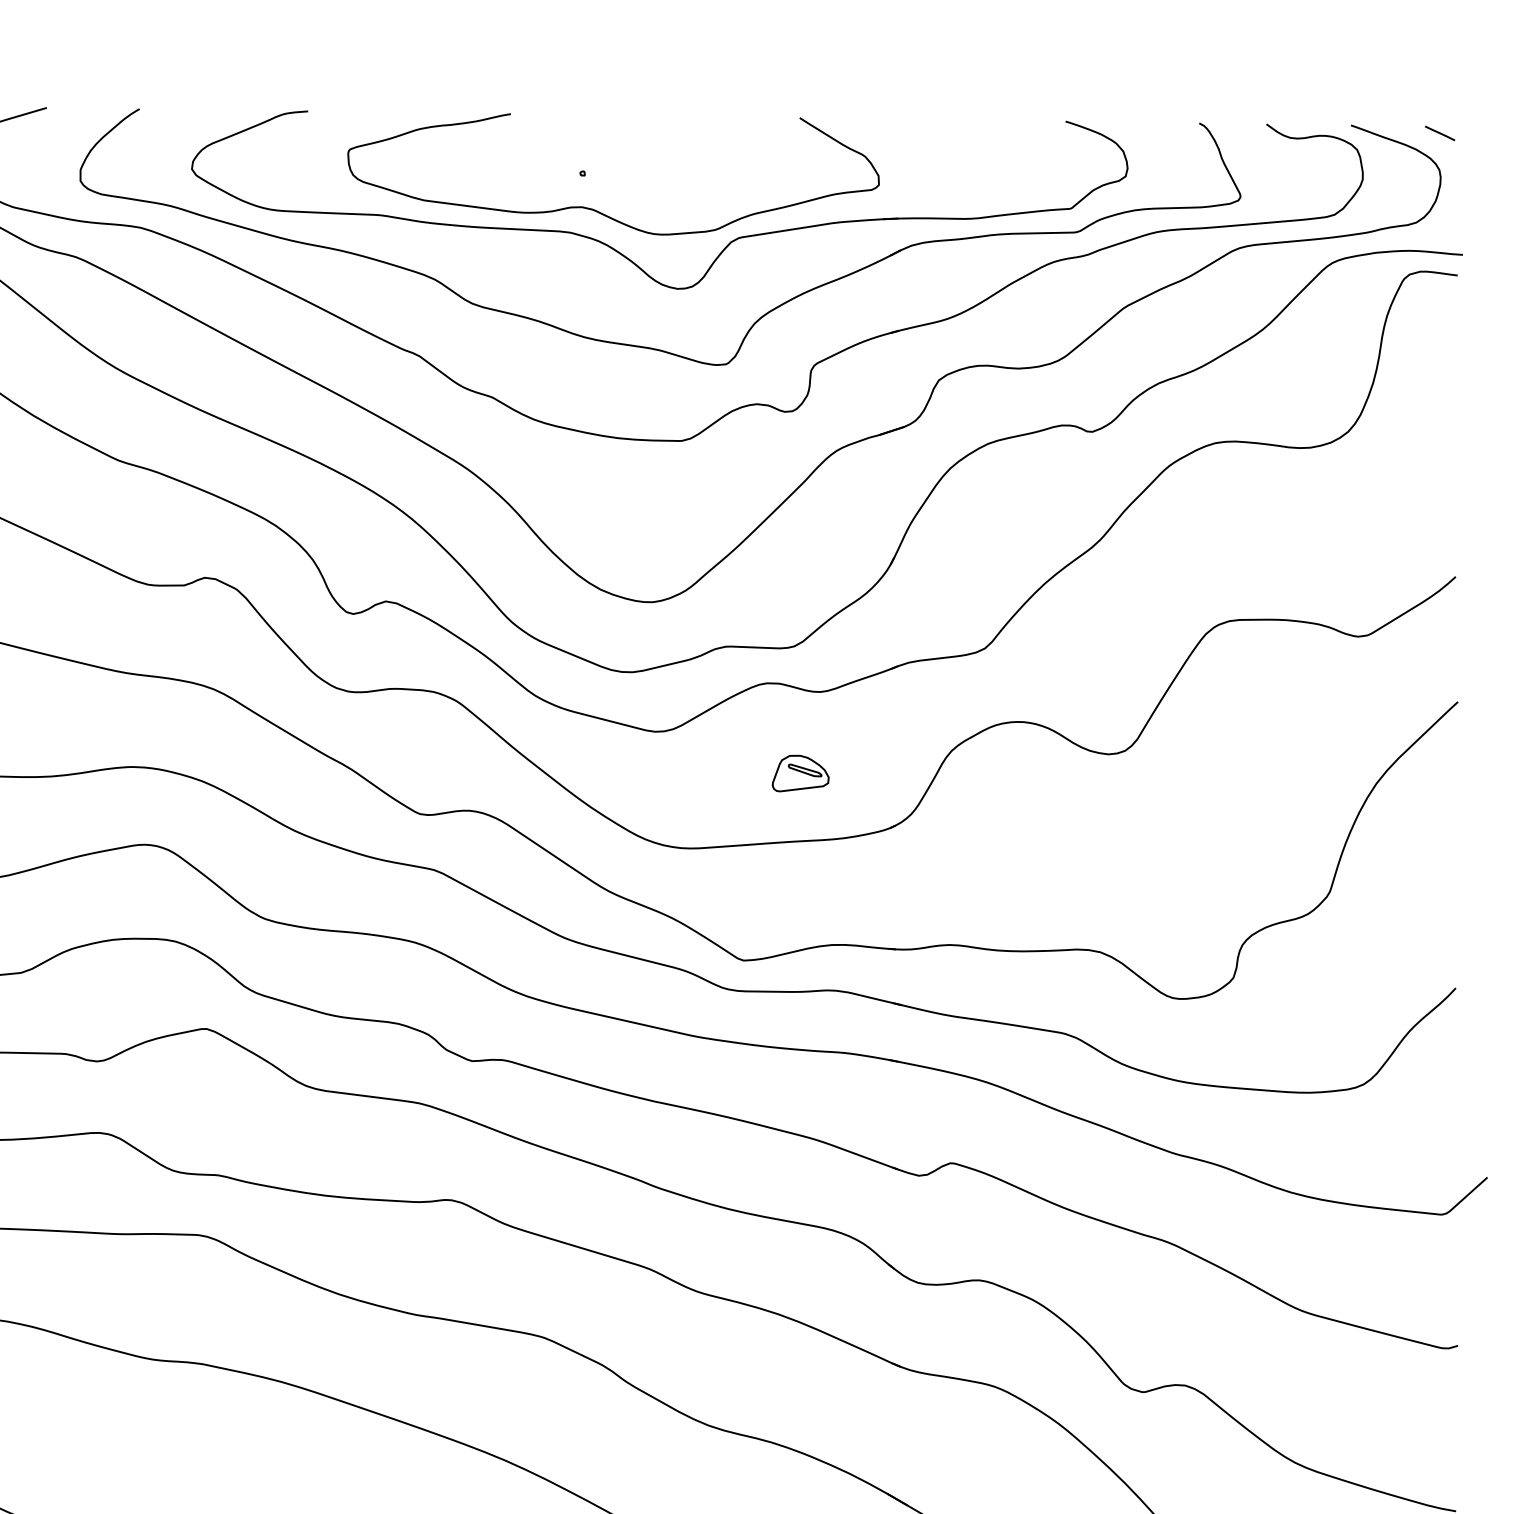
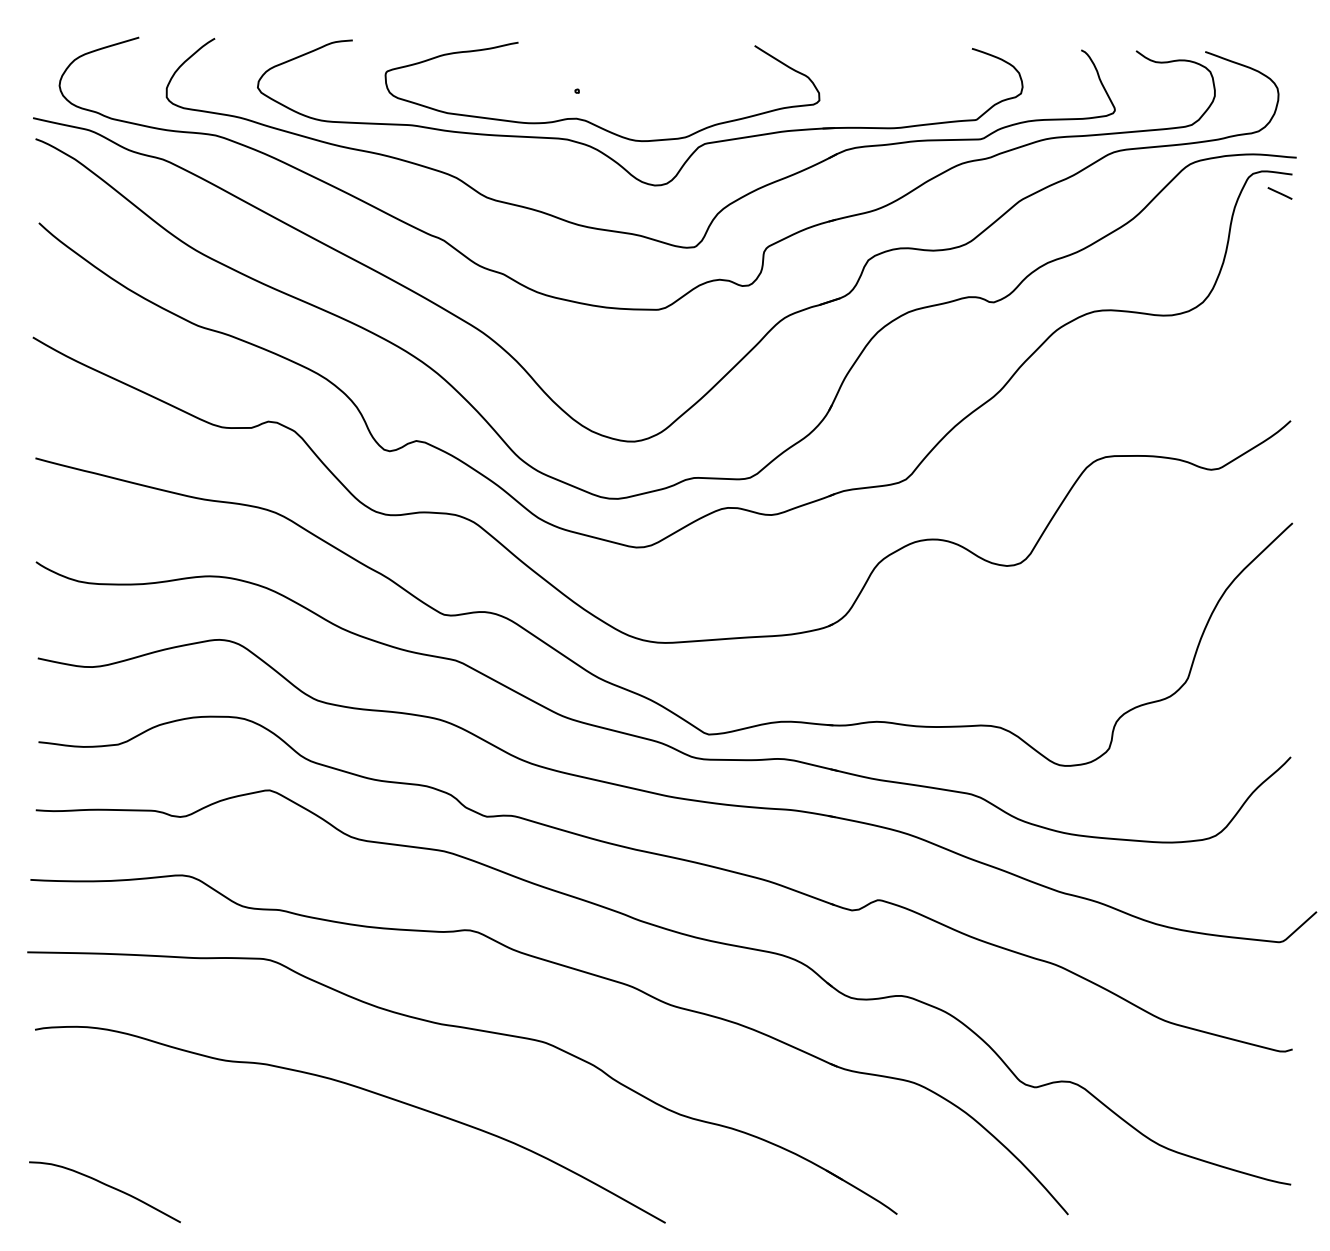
line: (1439, 133) -> (1279, 193), moved
part: (800, 773) -> (755, 581), removed

